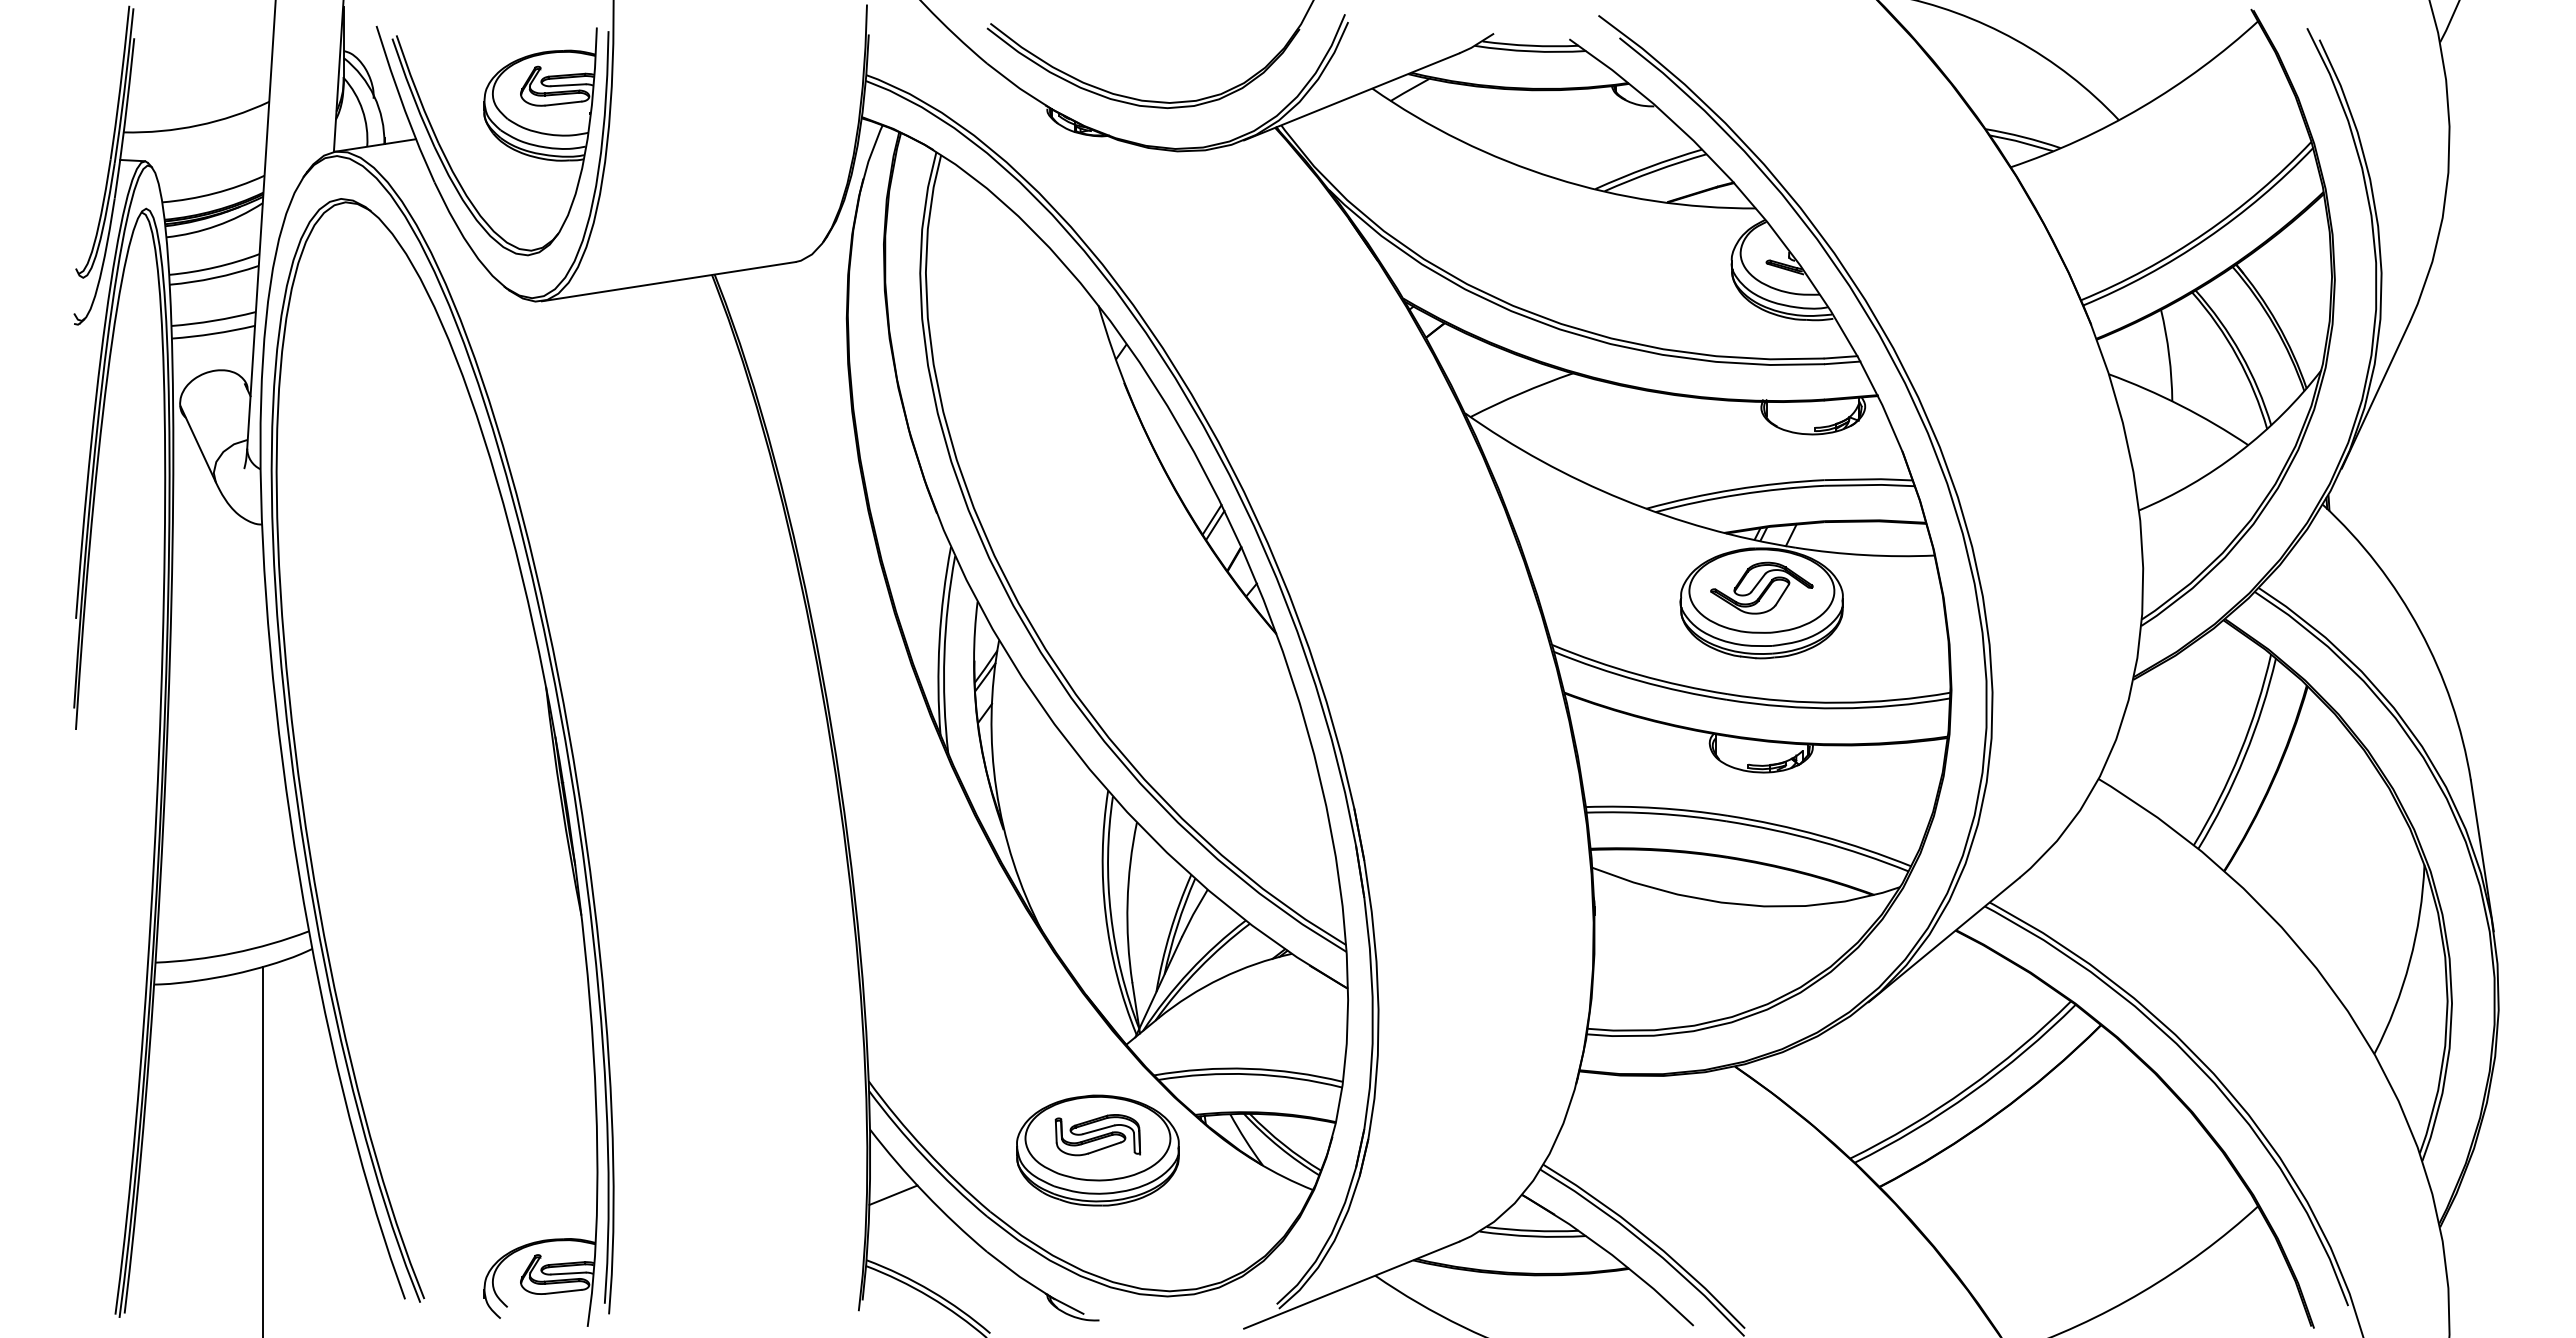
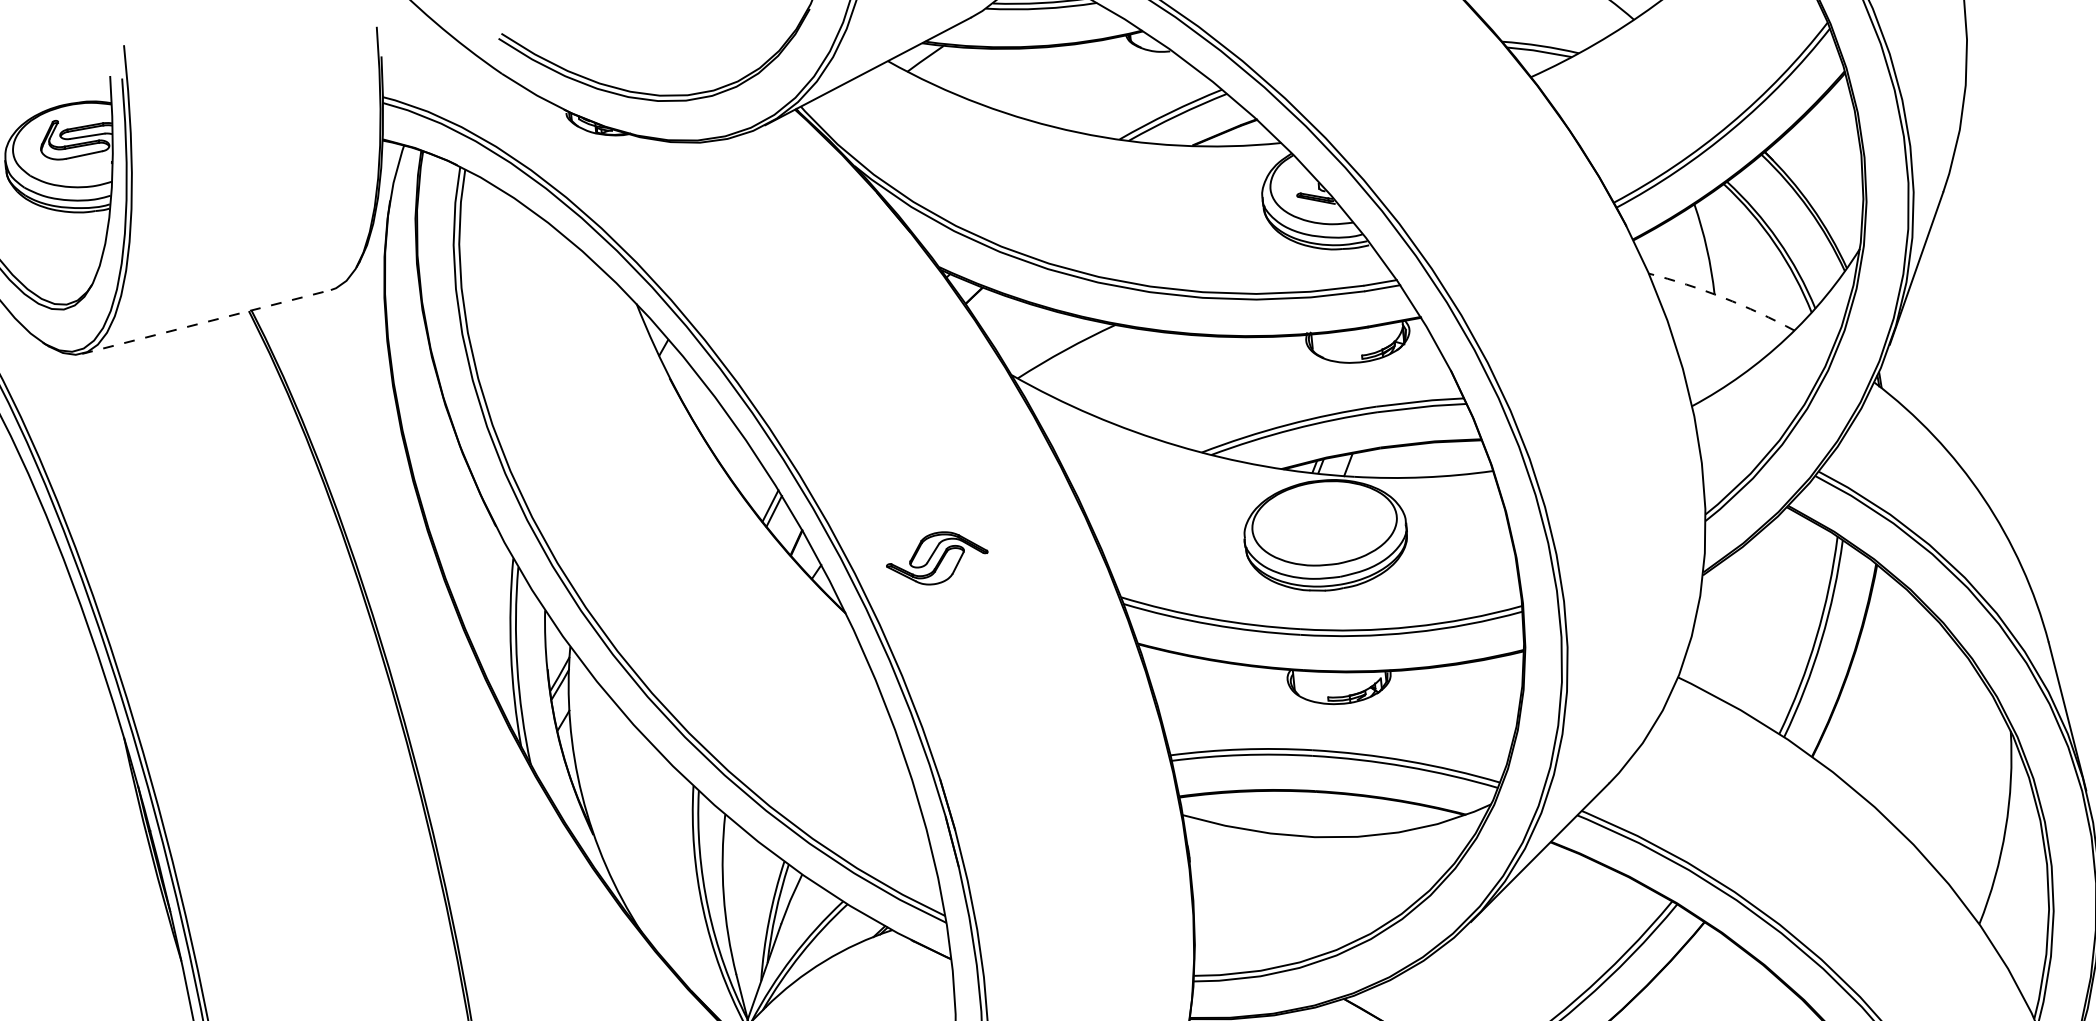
line: (669, 281) -> (207, 321), solid -> dashed
arc: (2180, 405) -> (1723, 297), solid -> dashed
part: (1761, 587) -> (936, 557), moved

